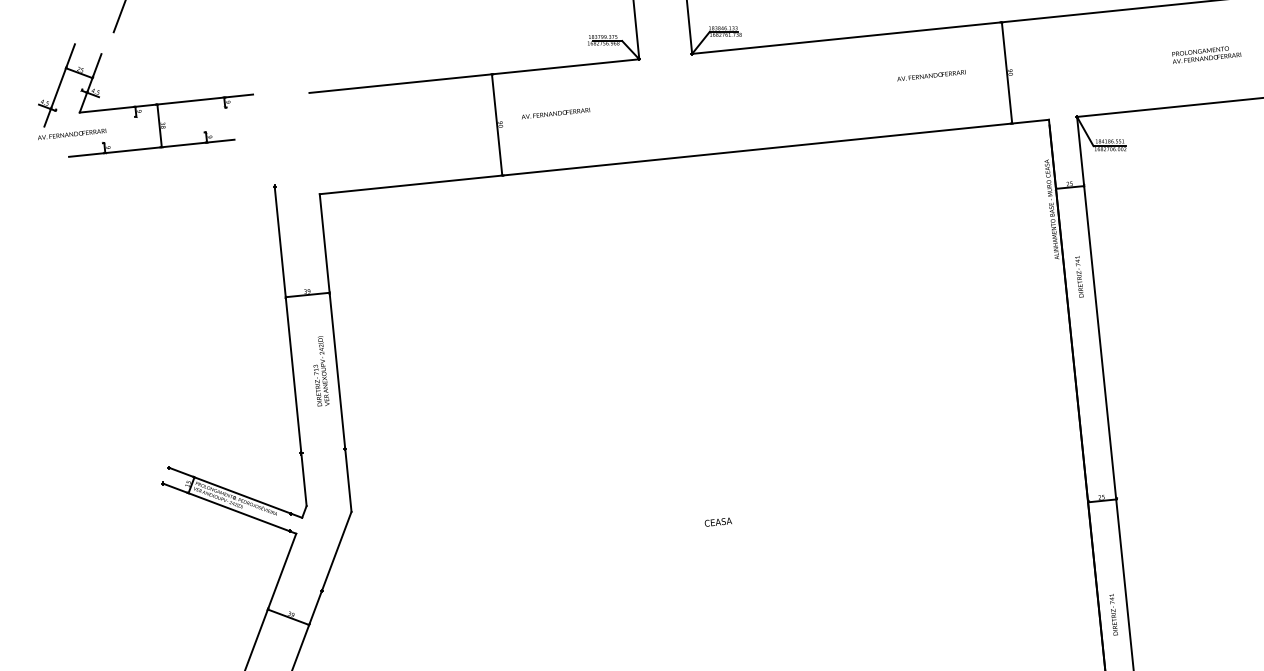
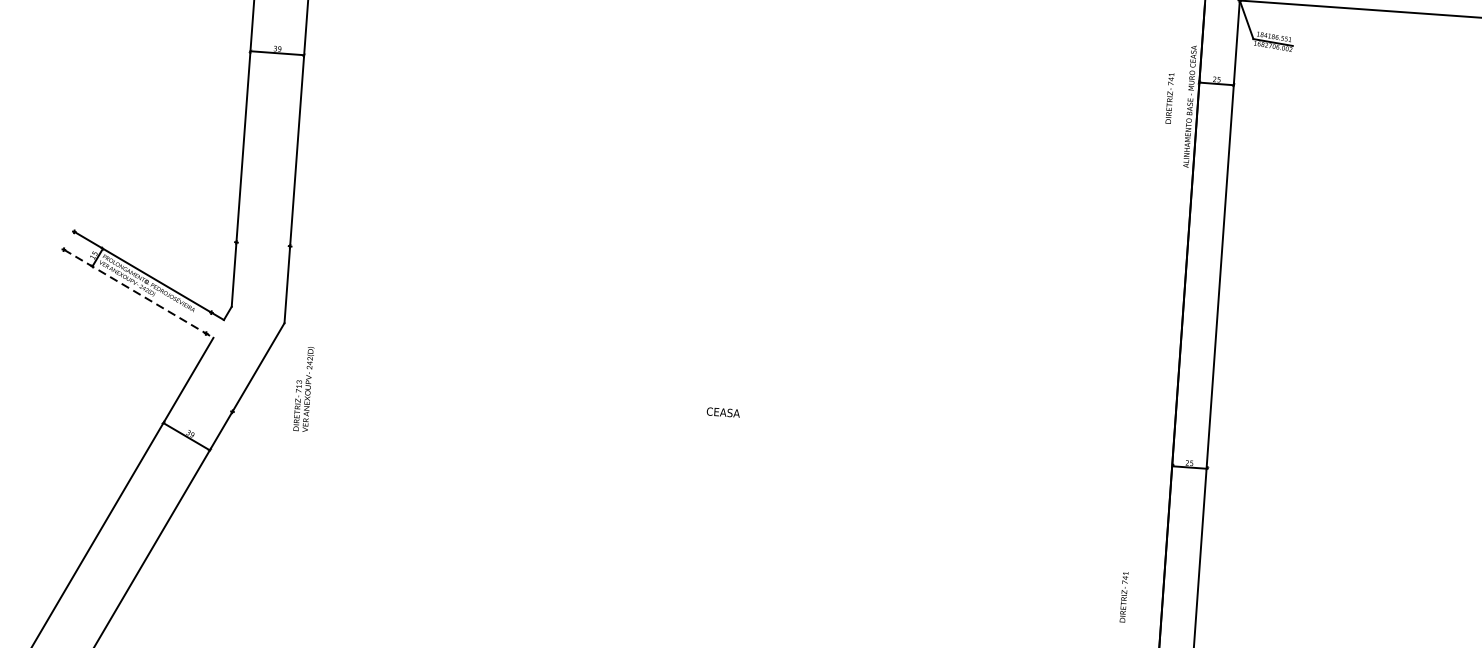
text: (1079, 276) -> (1170, 98), moved
text: (321, 371) -> (305, 389), moved
line: (230, 508) -> (139, 293), solid -> dashed
text: (1113, 614) -> (1123, 596), moved

